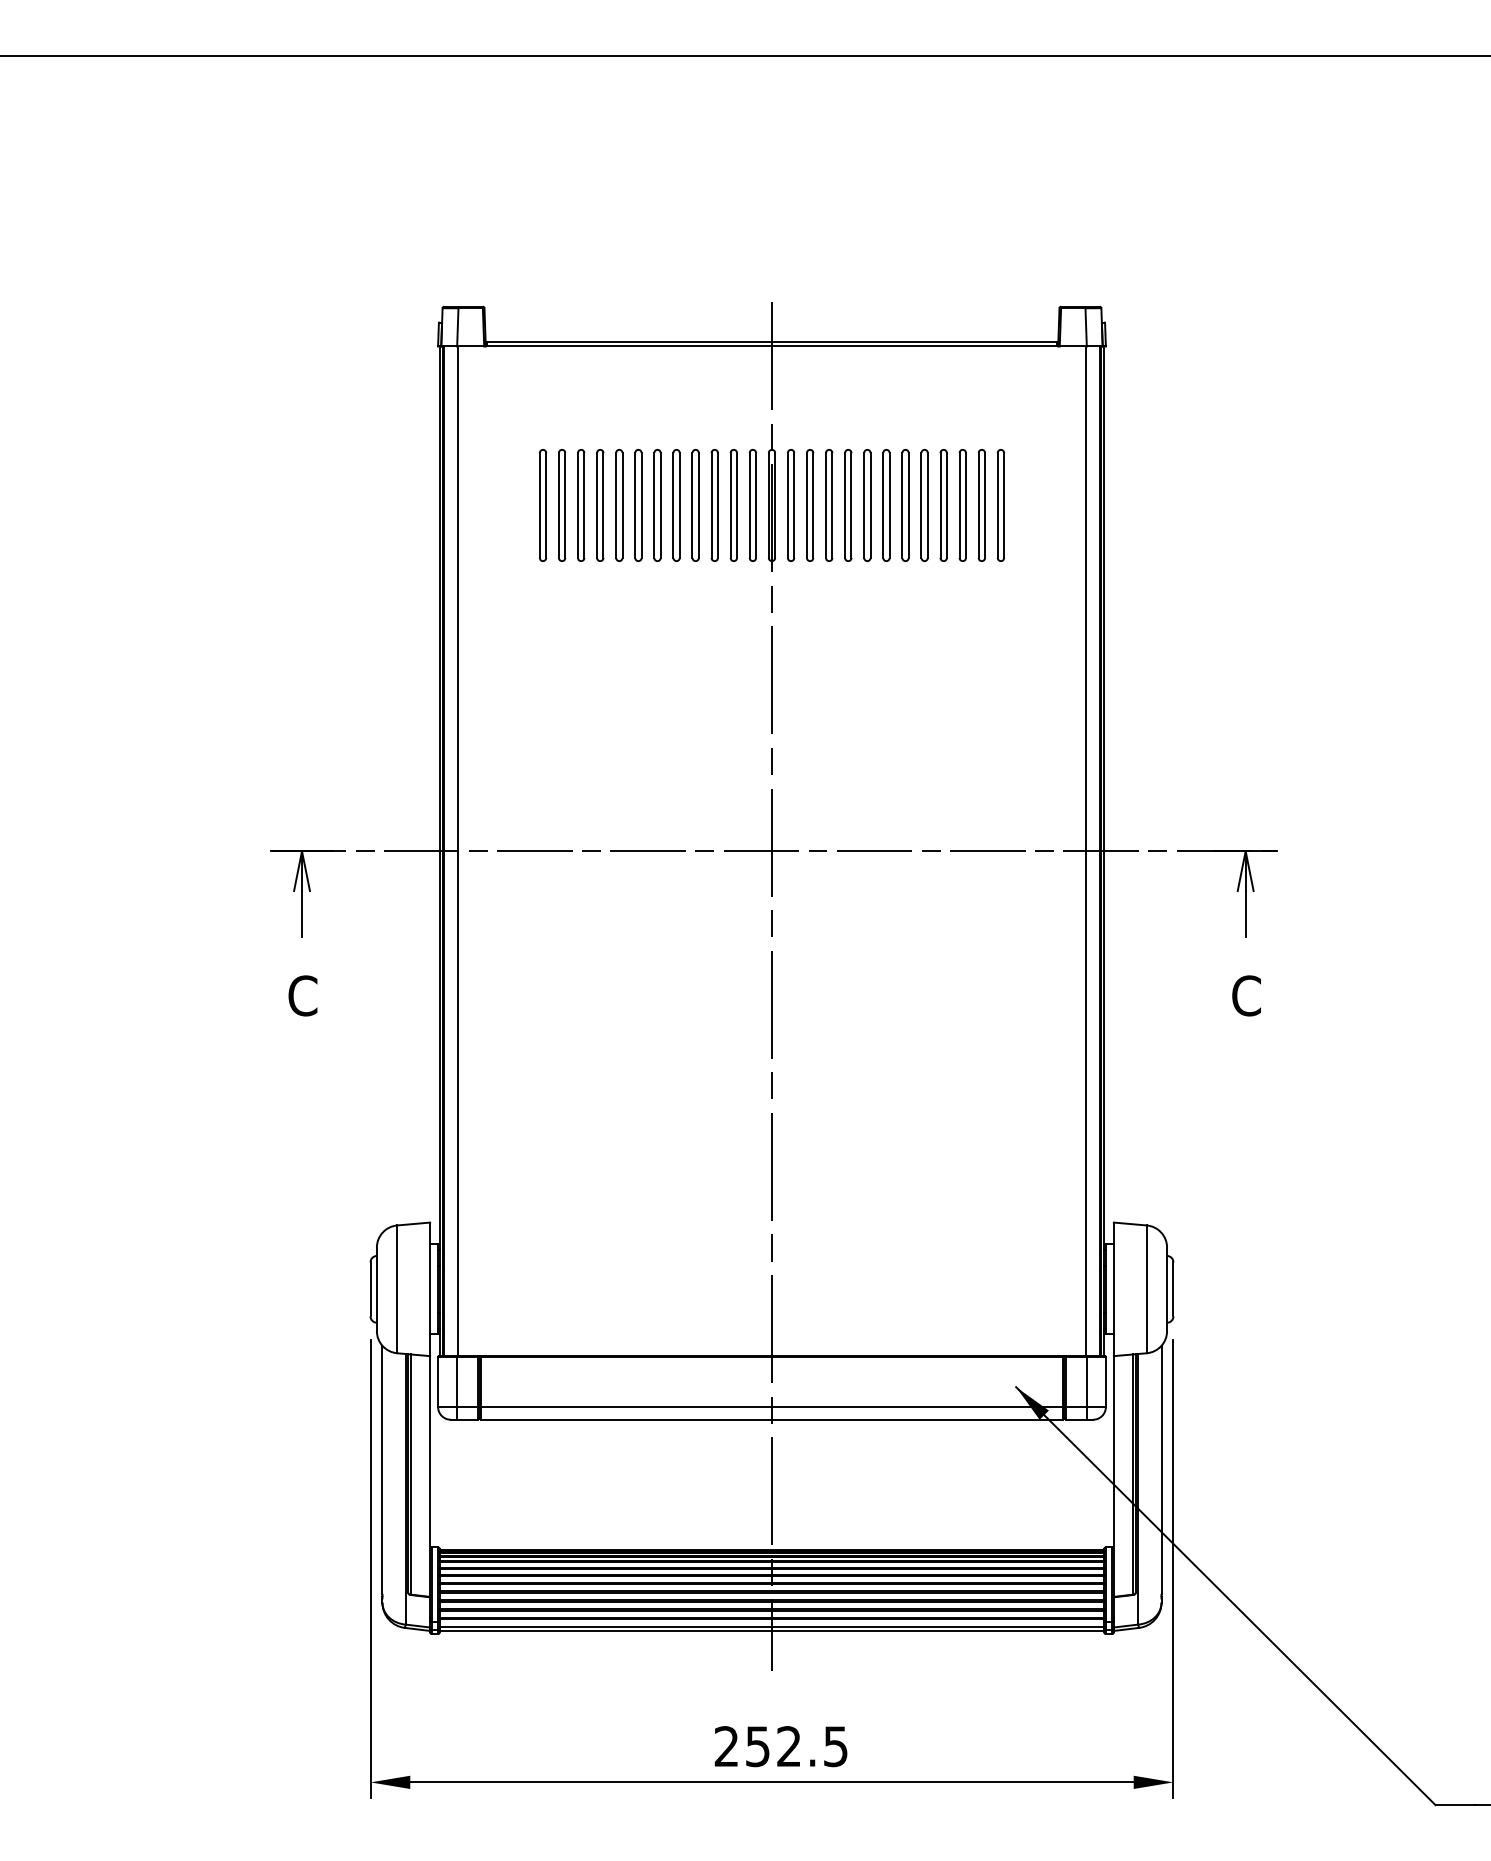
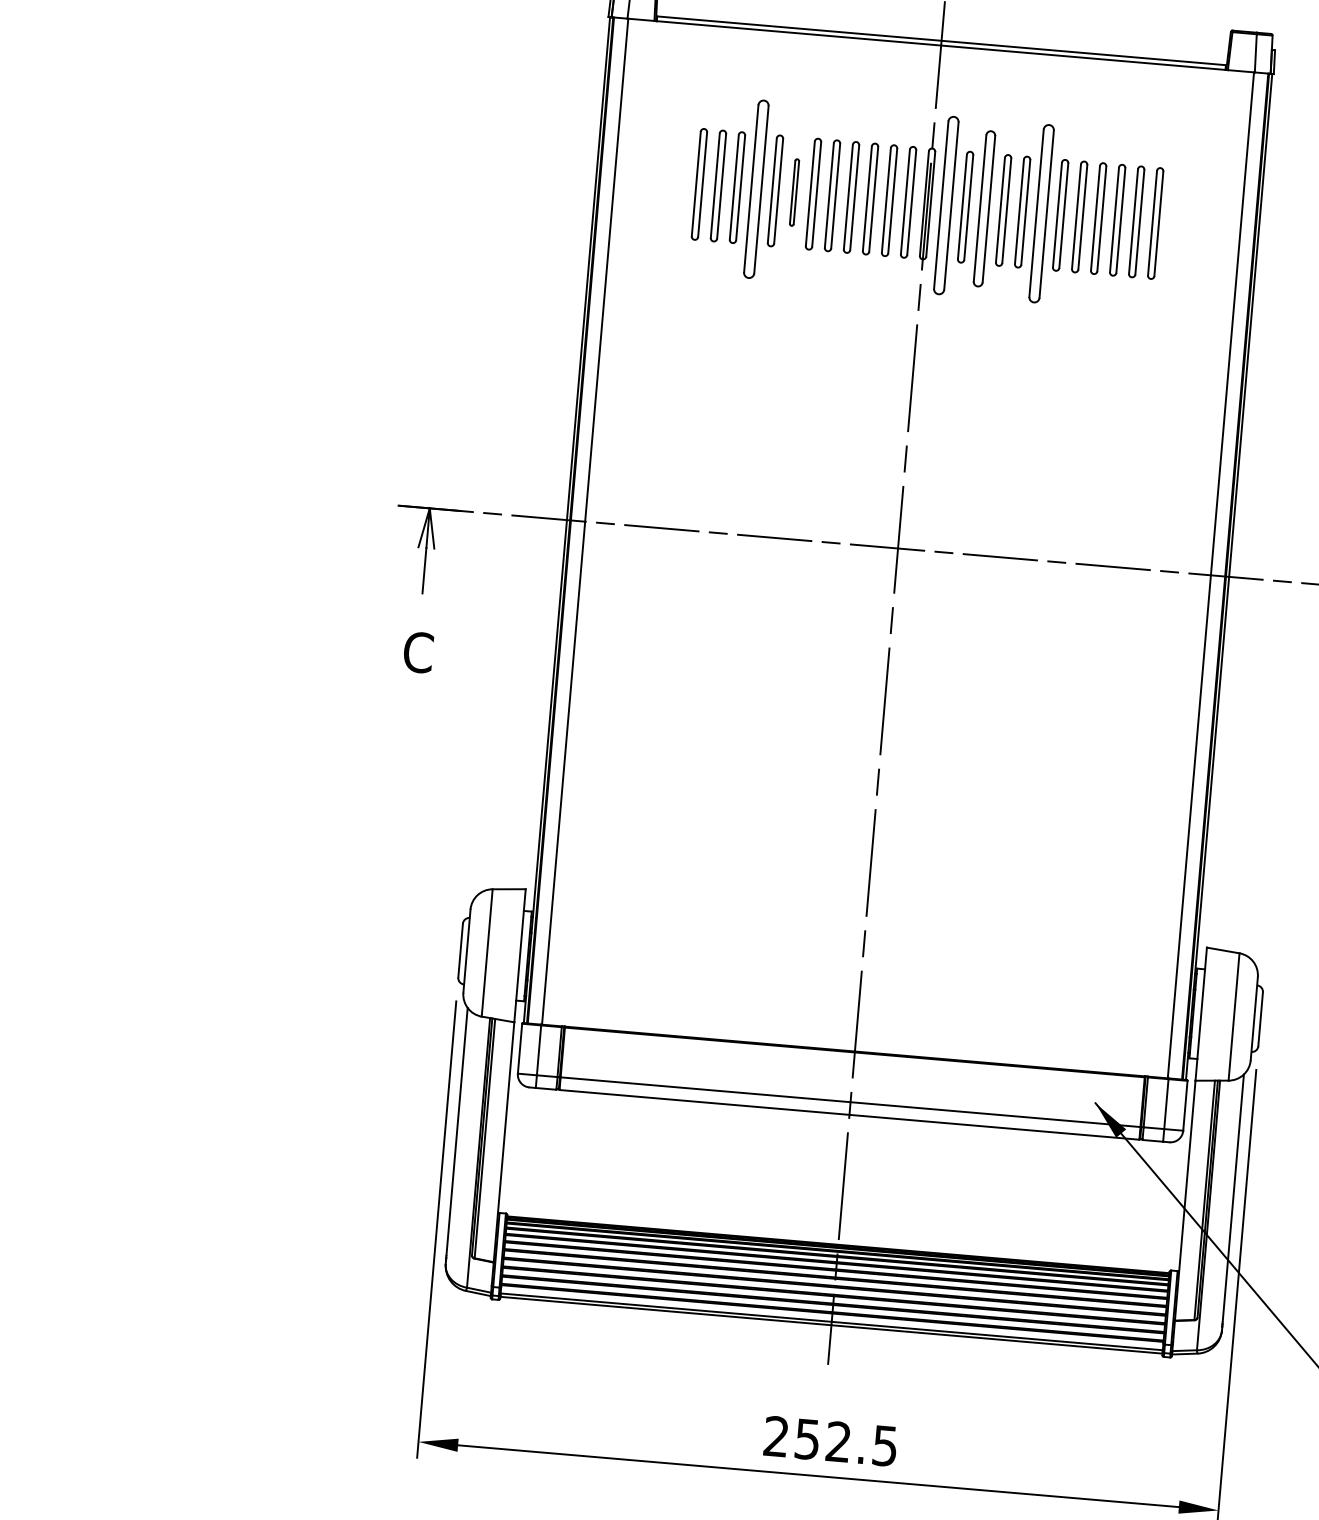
part: (600, 505) -> (756, 189), size x1.6
part: (638, 505) -> (794, 192), size x0.6
part: (791, 505) -> (947, 205), size x1.6
part: (829, 505) -> (984, 208), size x1.4
part: (886, 505) -> (1041, 213), size x1.6

